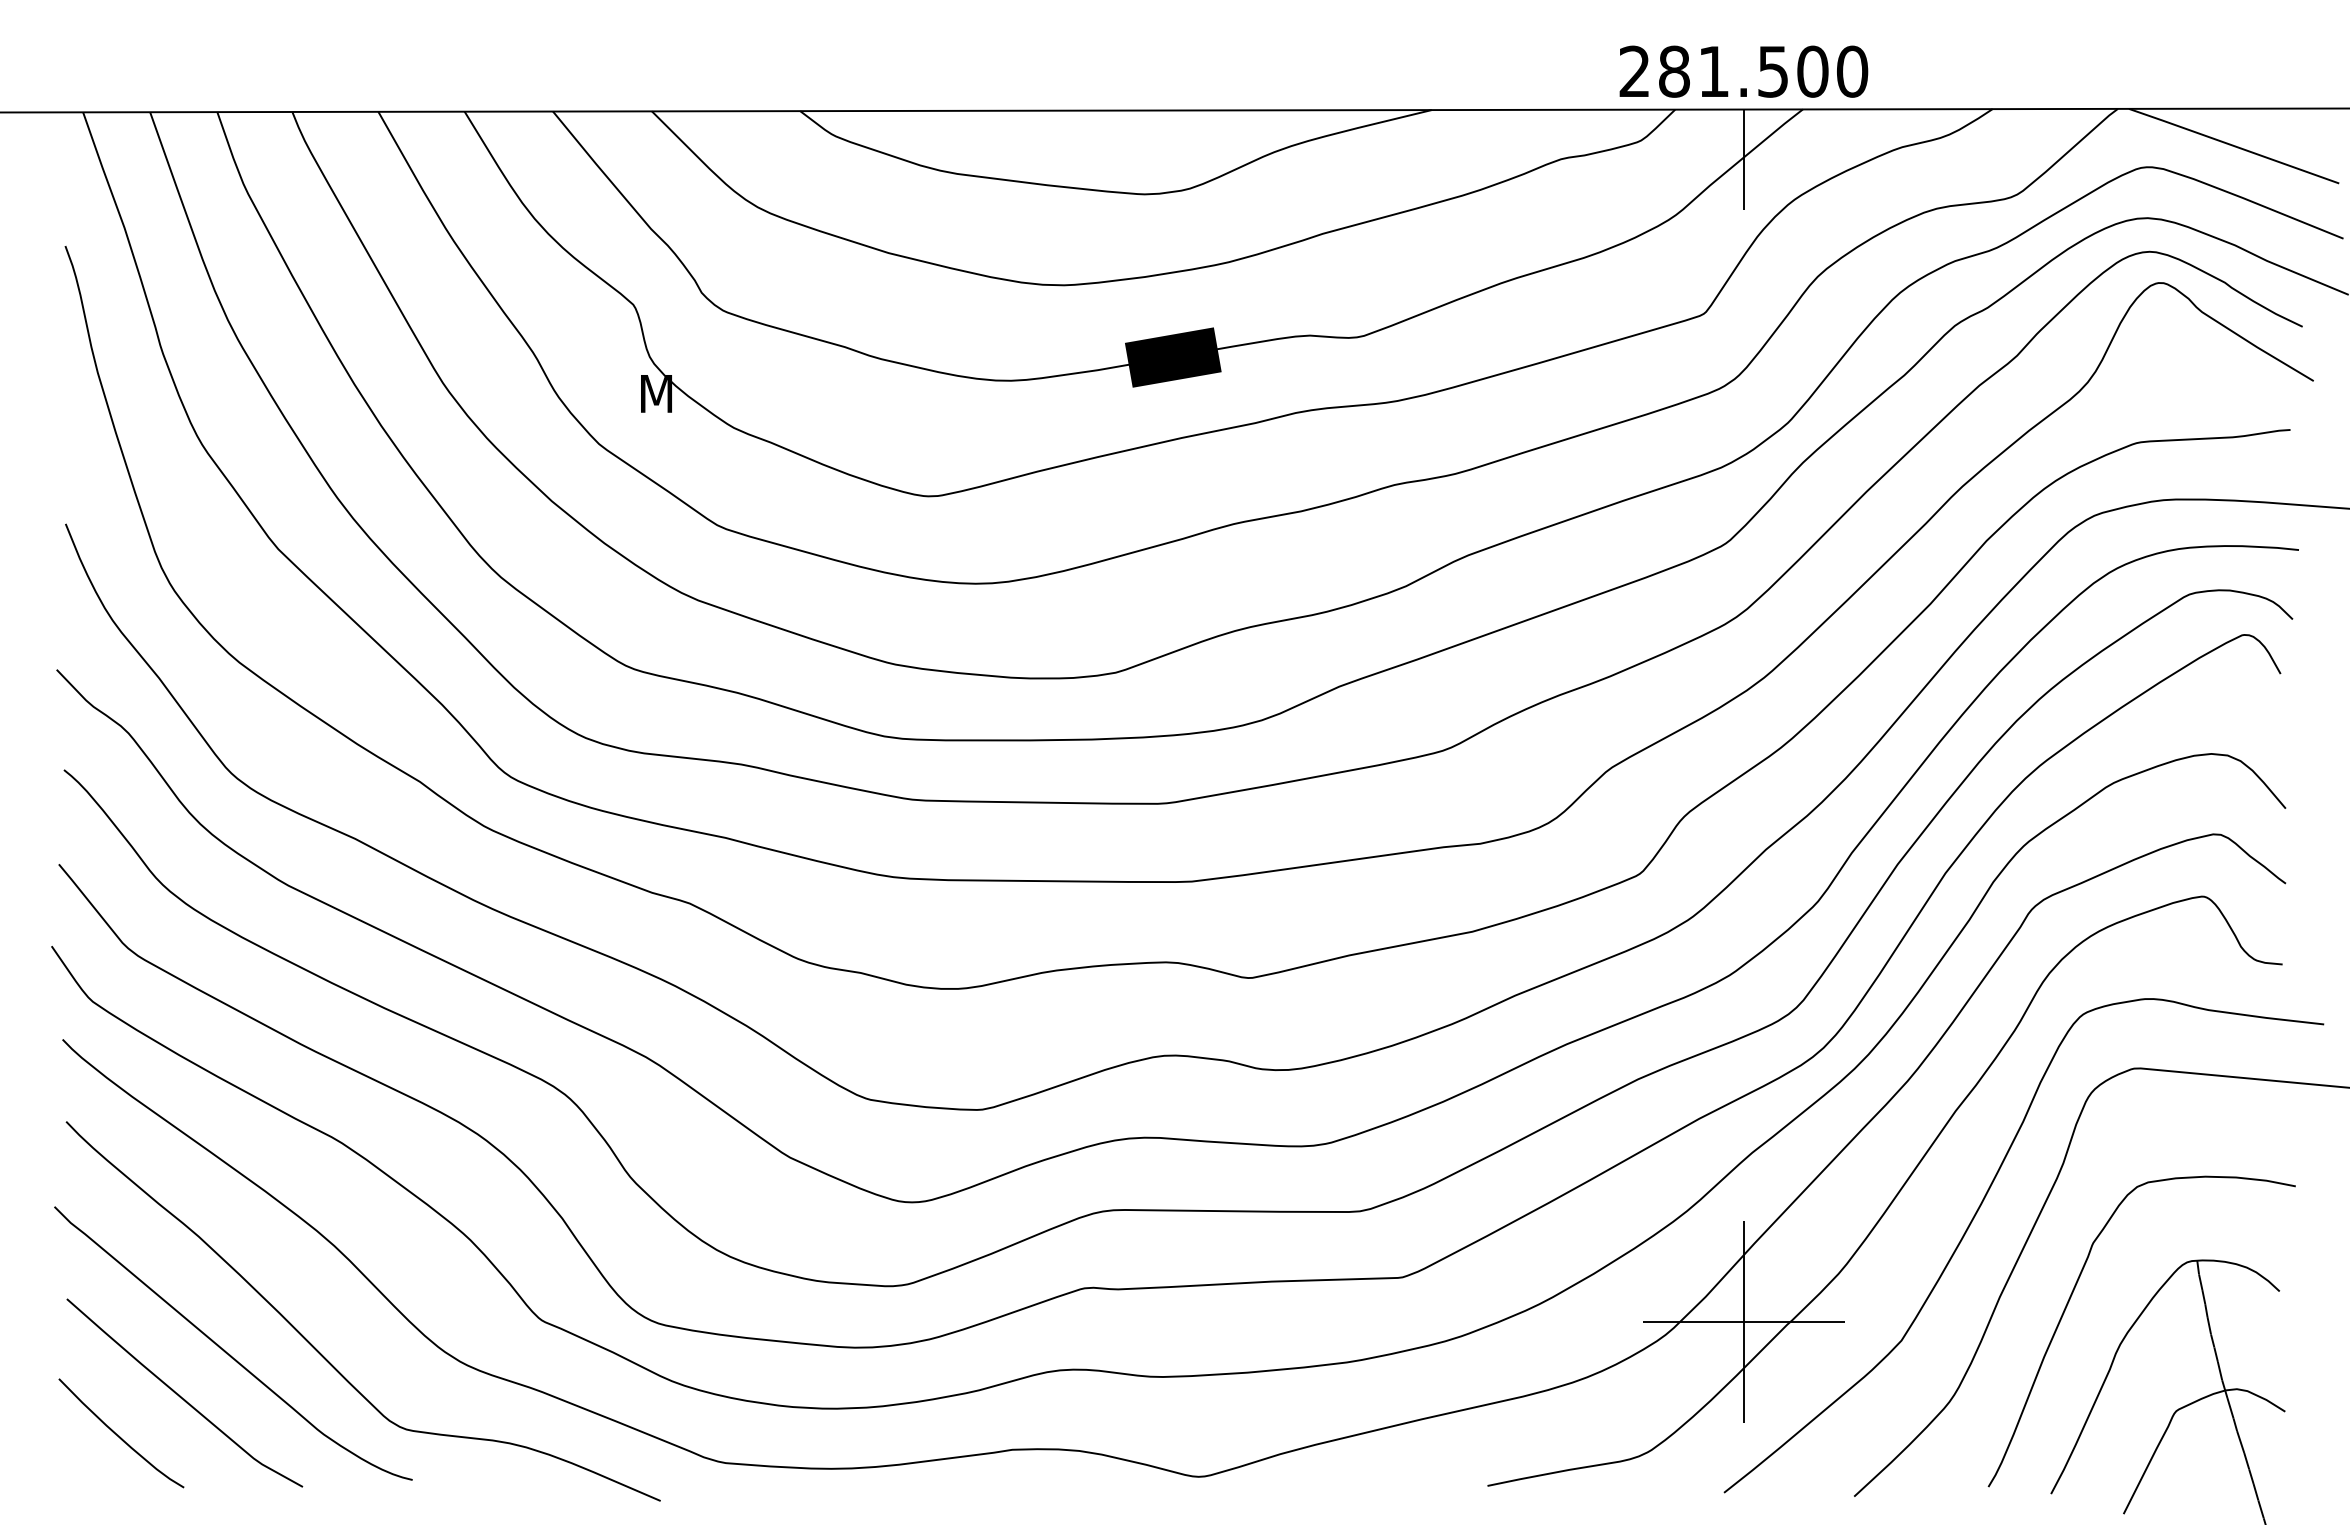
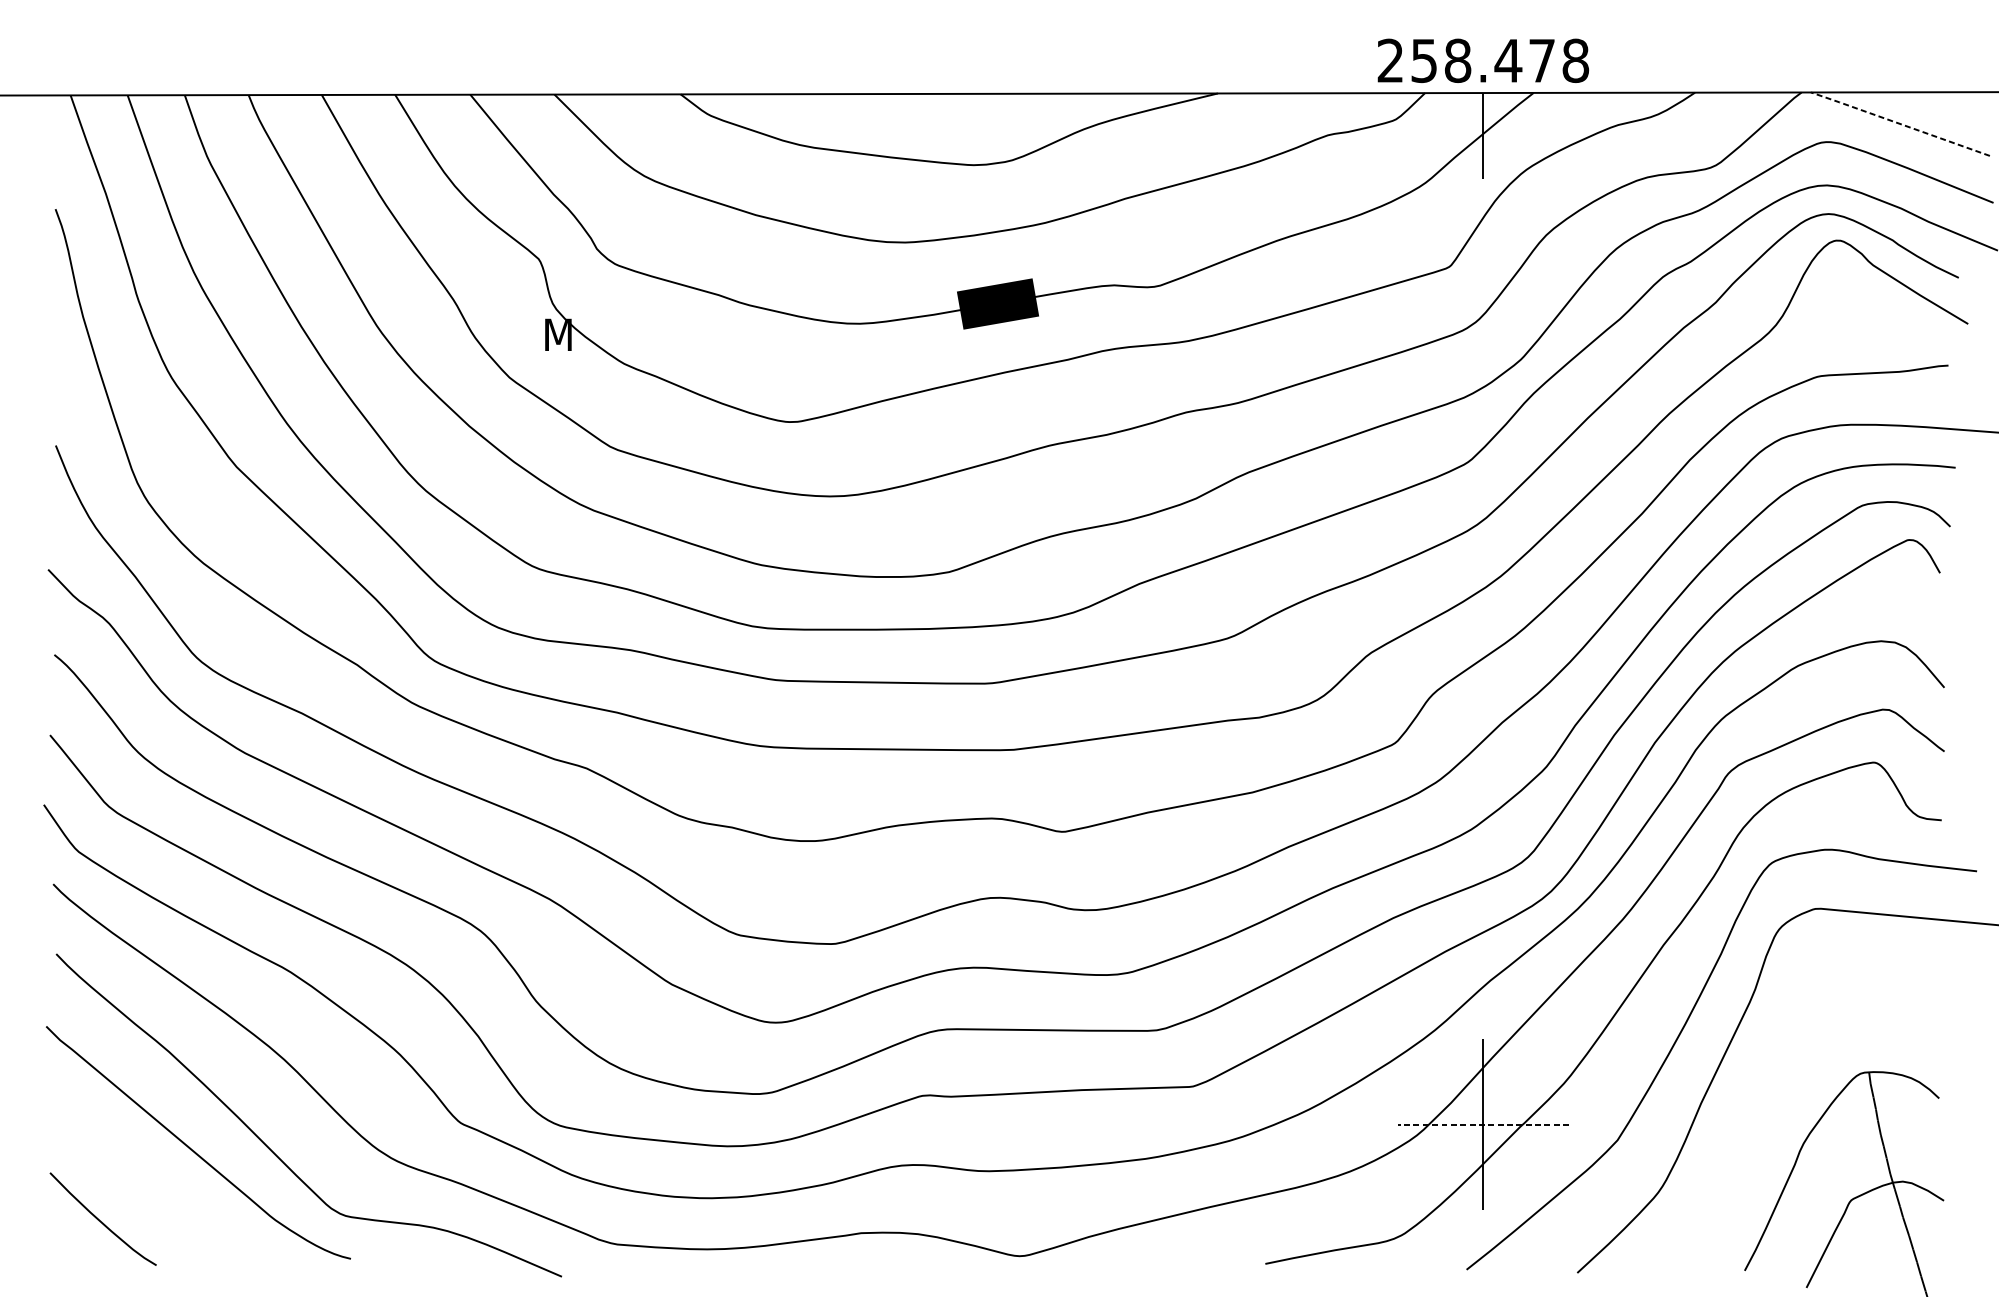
text: (1763, 71) -> (1500, 60), 281.500 -> 258.478
line: (2232, 145) -> (1899, 123), solid -> dashed
curve: (2069, 1302) -> (1760, 1107), removed
line: (1743, 1322) -> (1483, 1124), solid -> dashed
curve: (180, 1395) -> (153, 1186), removed

